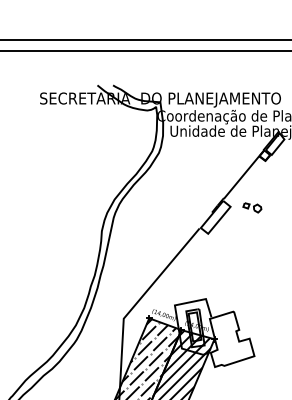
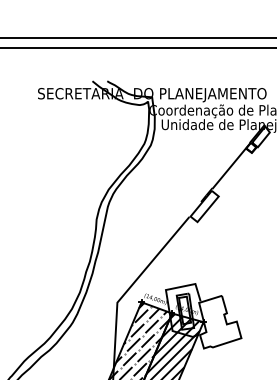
part: (252, 207) -> (239, 197), removed

